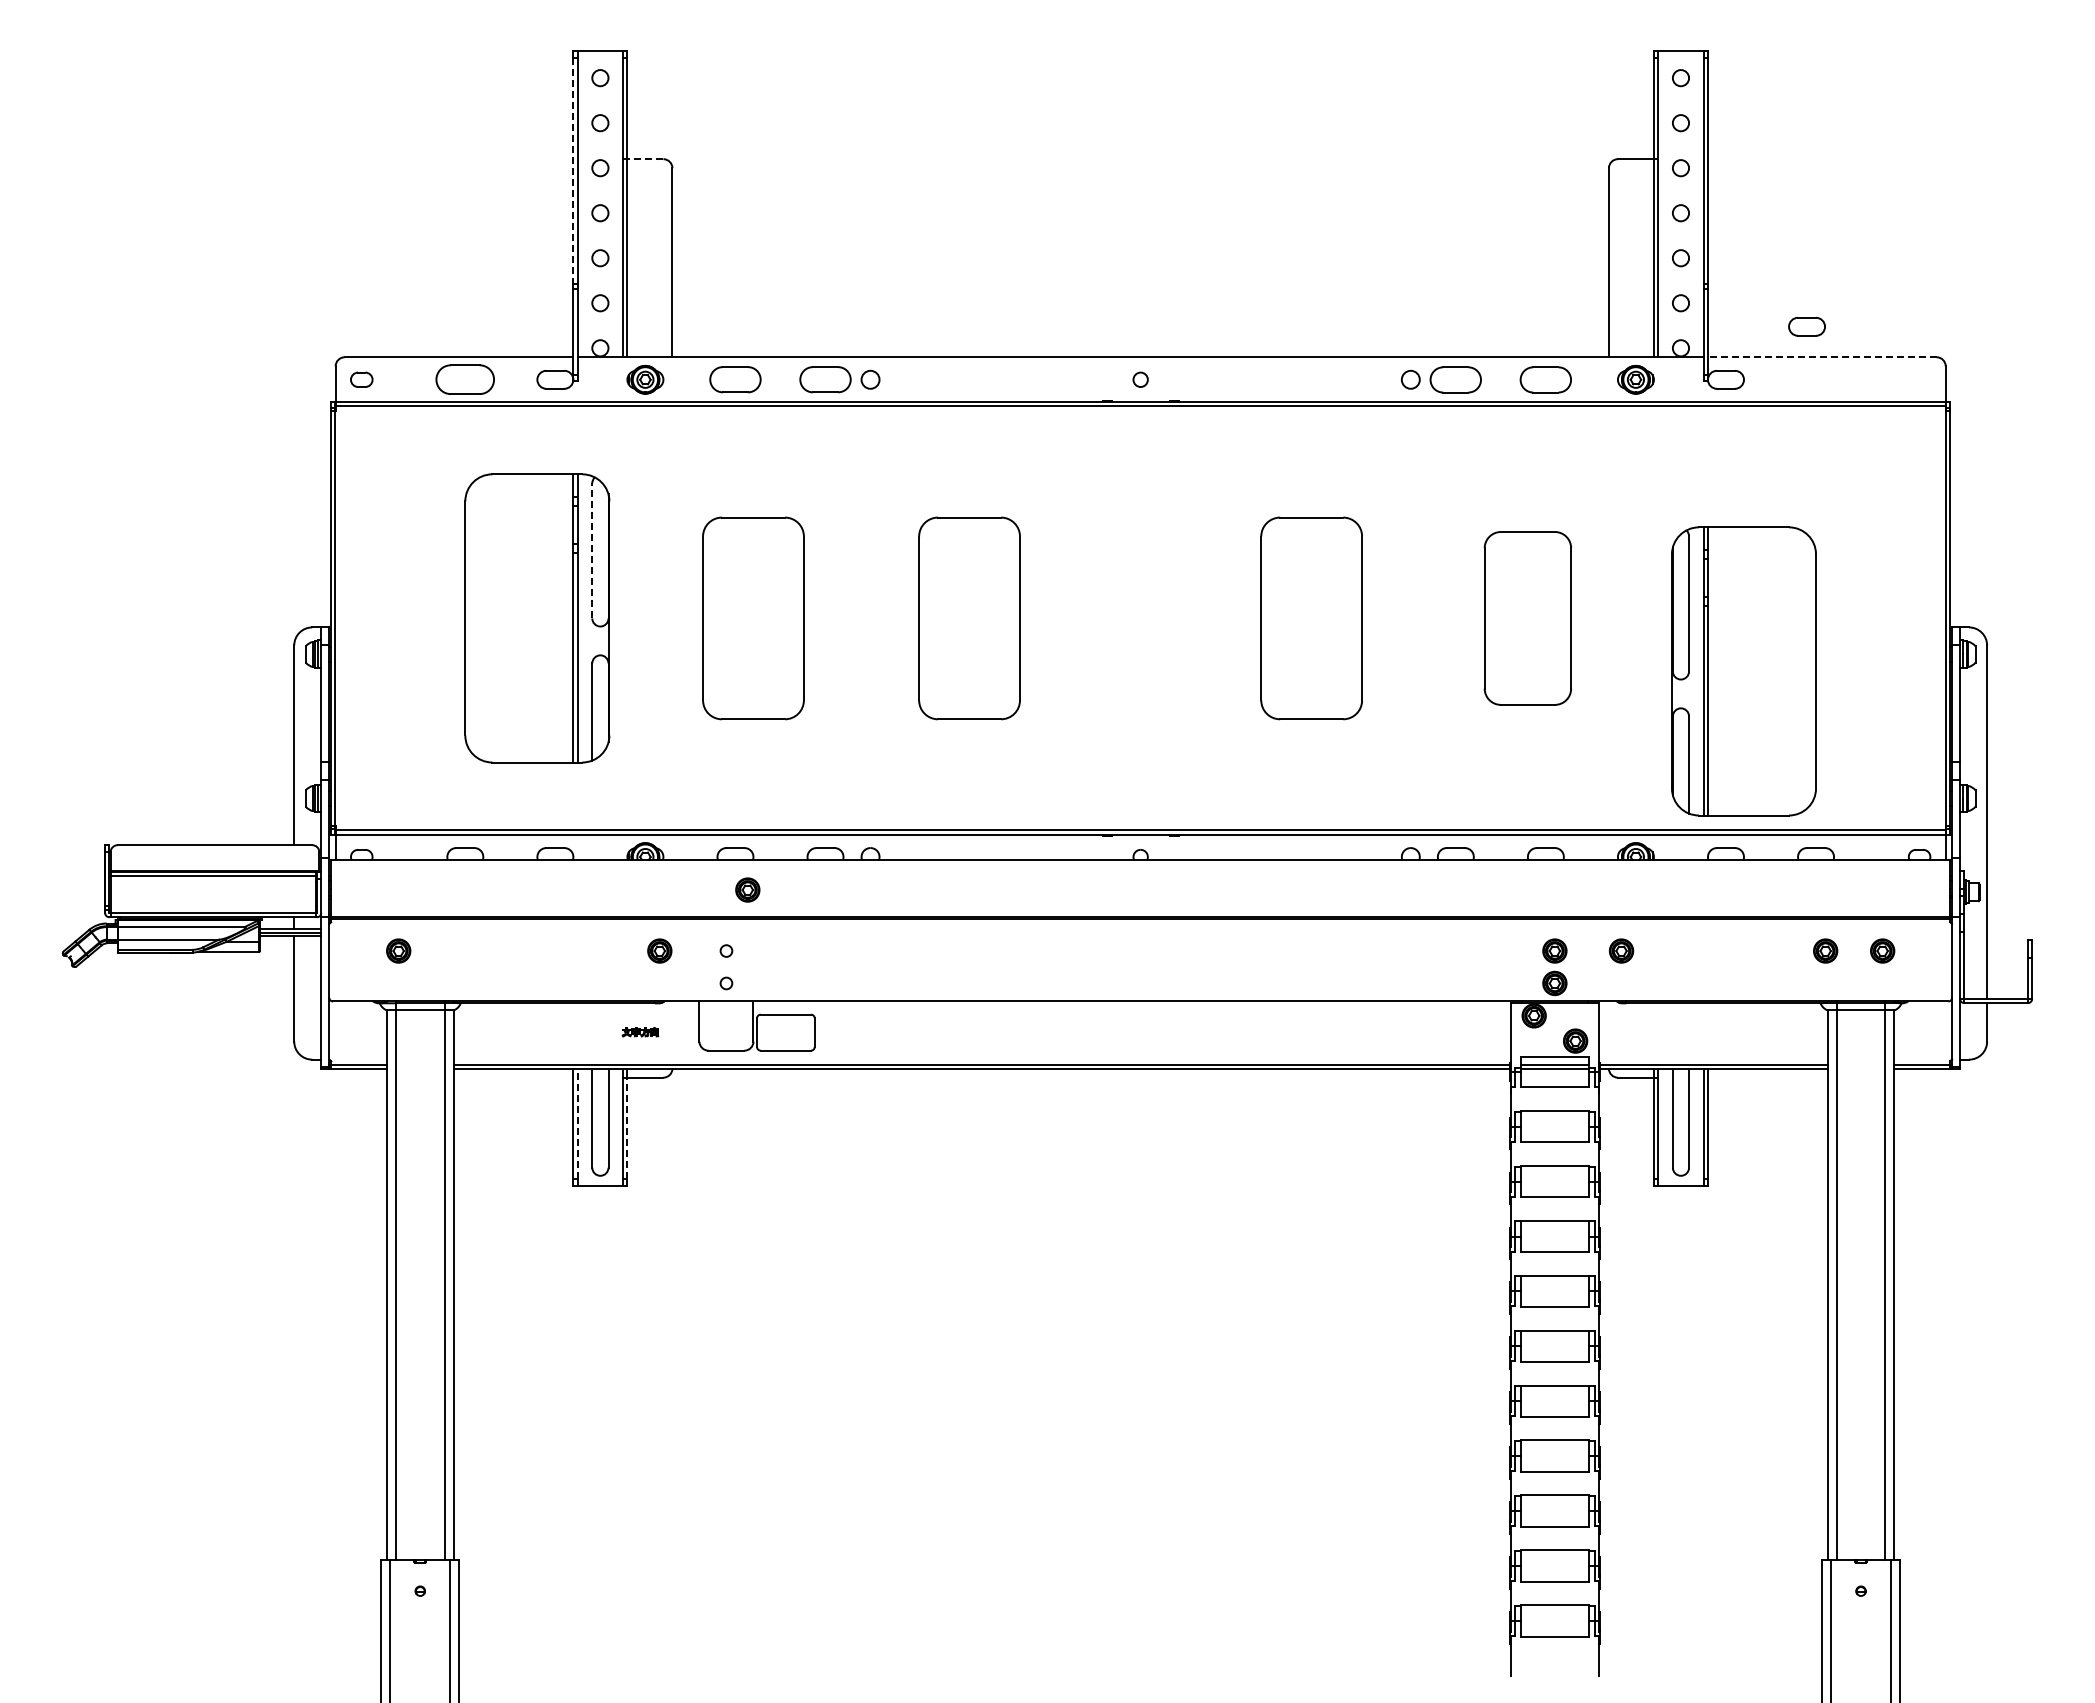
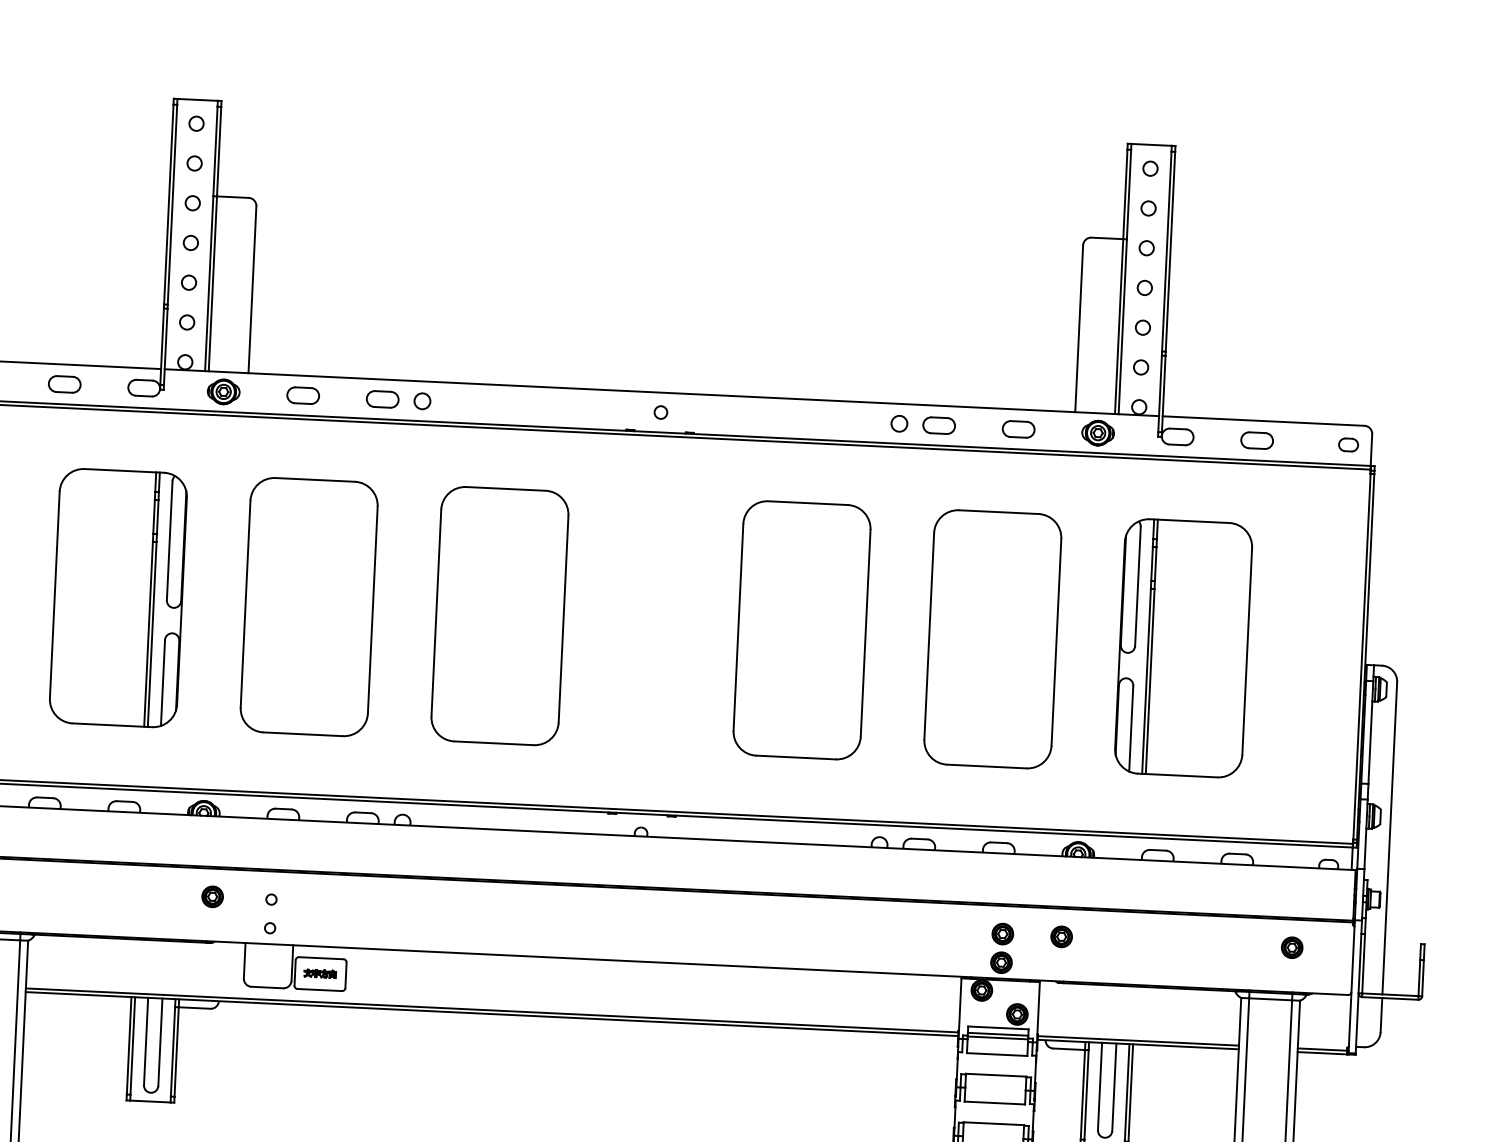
line: (644, 159) -> (232, 197), dashed -> solid
line: (573, 171) -> (168, 205), dashed -> solid
part: (1806, 326) -> (1256, 440), moved
line: (1821, 357) -> (1262, 421), dashed -> solid
part: (465, 379) -> (64, 384), size x0.62
part: (735, 379) -> (303, 395), size x0.71
part: (825, 379) -> (382, 399), size x0.71
part: (1455, 379) -> (938, 425), size x0.71
part: (1545, 379) -> (1018, 429), size x0.71
part: (1919, 379) -> (1348, 444), added
line: (592, 550) -> (169, 540), dashed -> solid
part: (753, 618) -> (309, 607), size x1.43
part: (969, 618) -> (499, 616), size x1.43
part: (1311, 618) -> (801, 630), size x1.43
part: (1527, 618) -> (992, 639), size x1.67
part: (1743, 671) -> (1183, 648), moved
part: (747, 889) -> (292, 846), removed
part: (1825, 950) -> (1241, 944), removed
part: (640, 1032) -> (320, 973), moved
line: (577, 1123) -> (132, 1045), dashed -> solid
line: (627, 1128) -> (176, 1052), dashed -> solid

